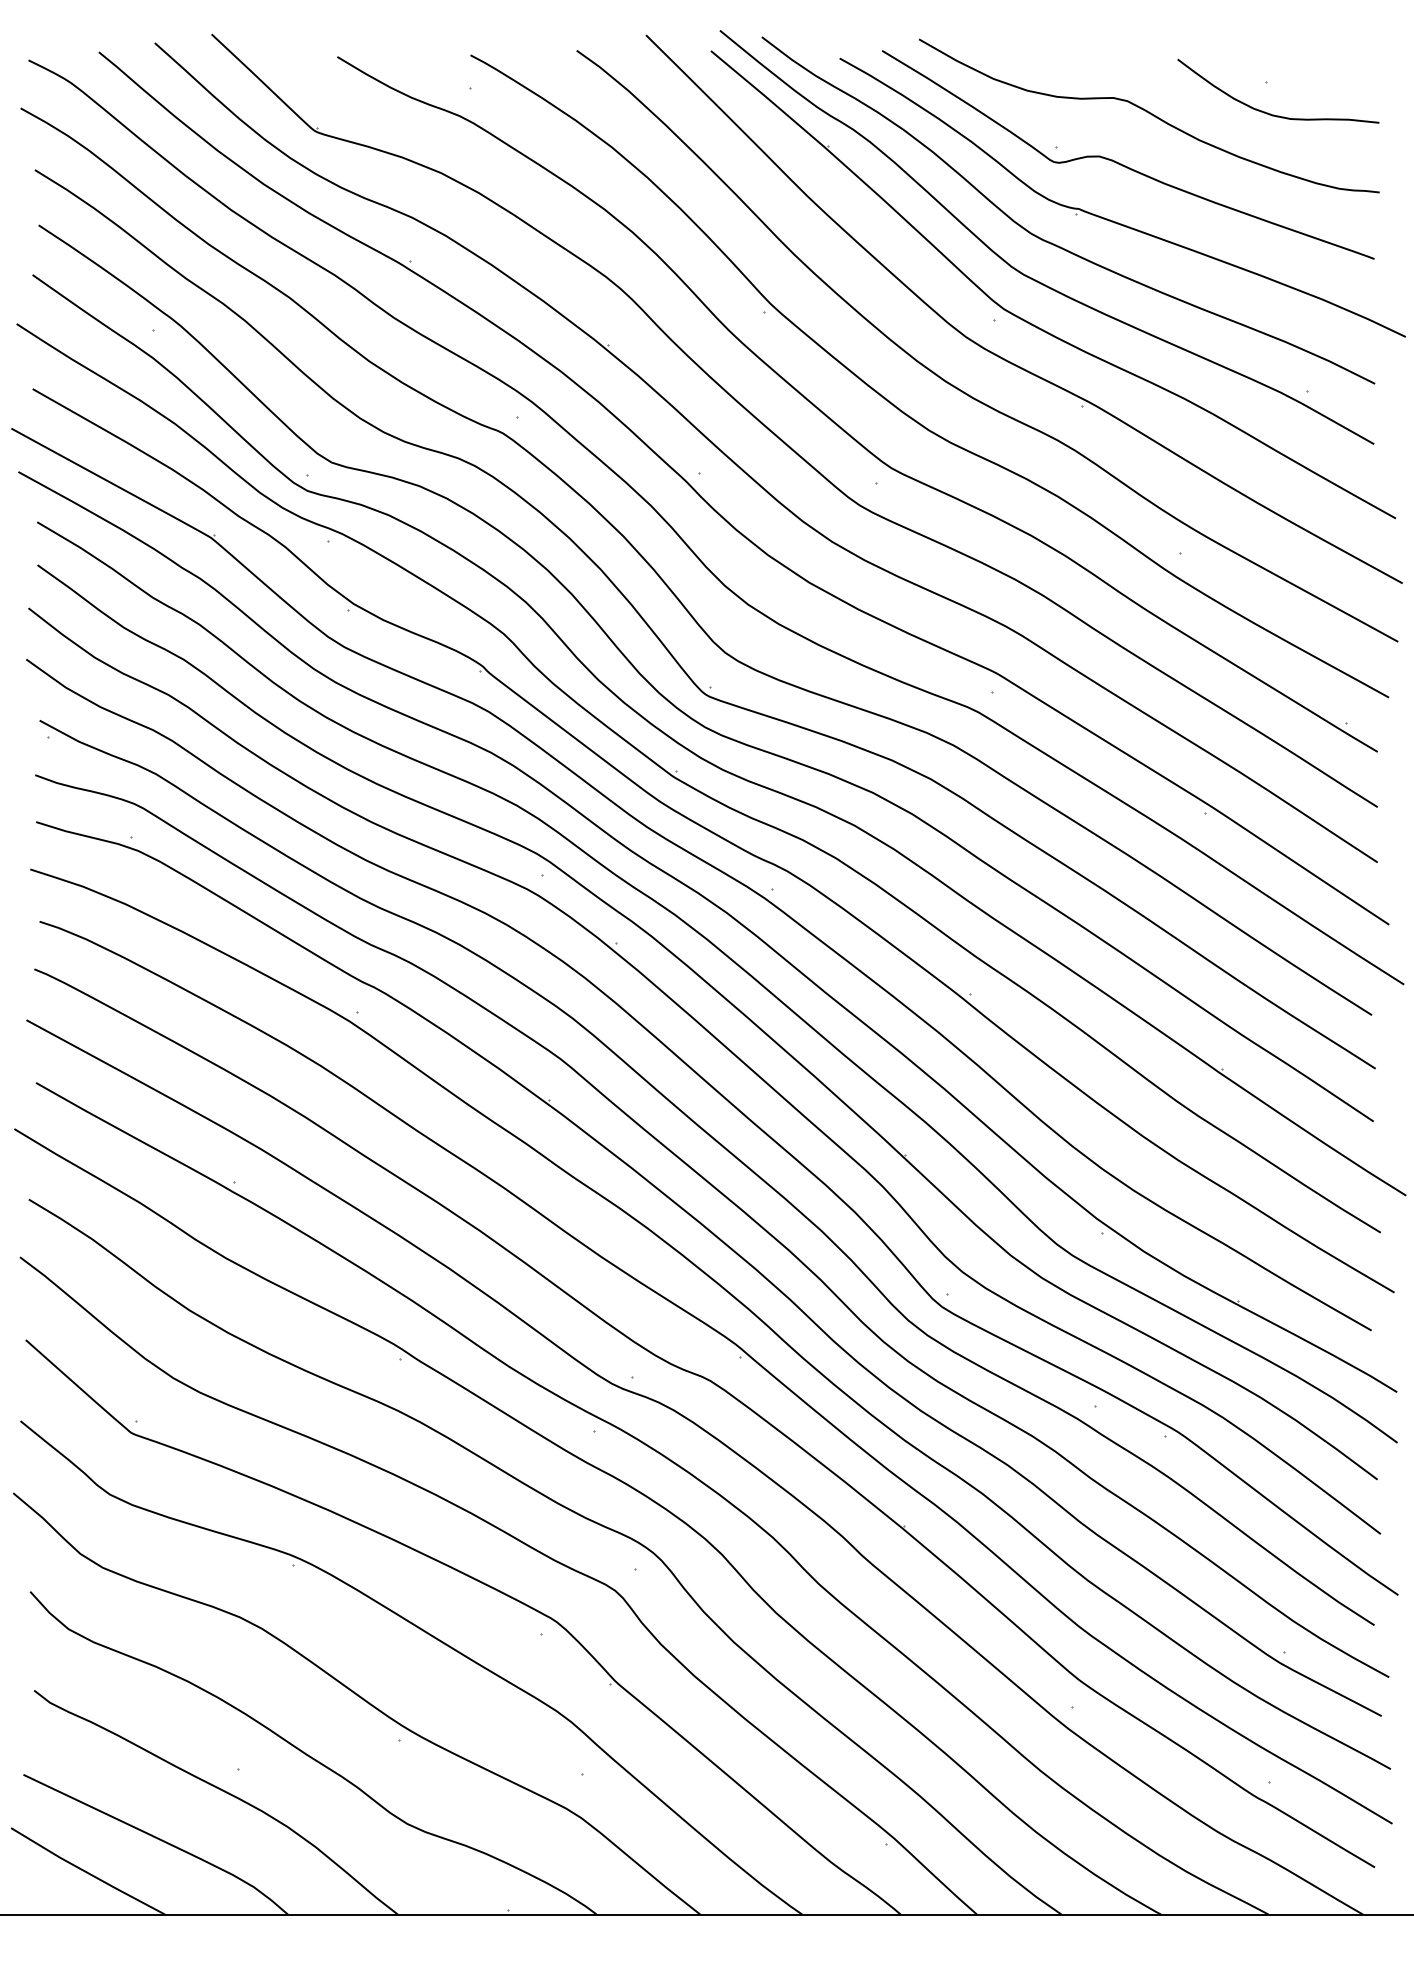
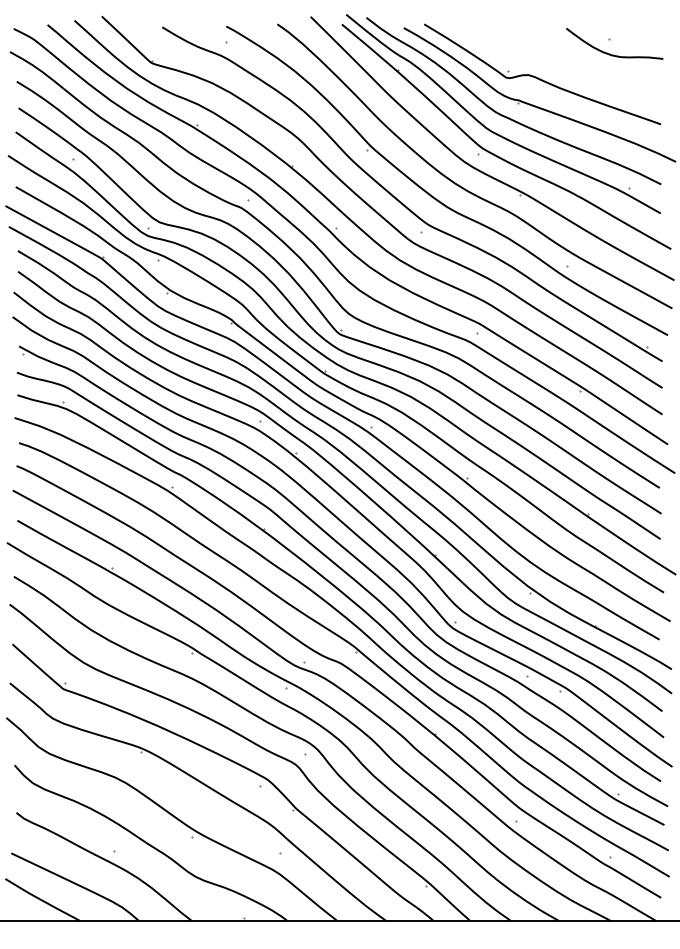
curve: (1148, 115) -> (552, 55), removed

